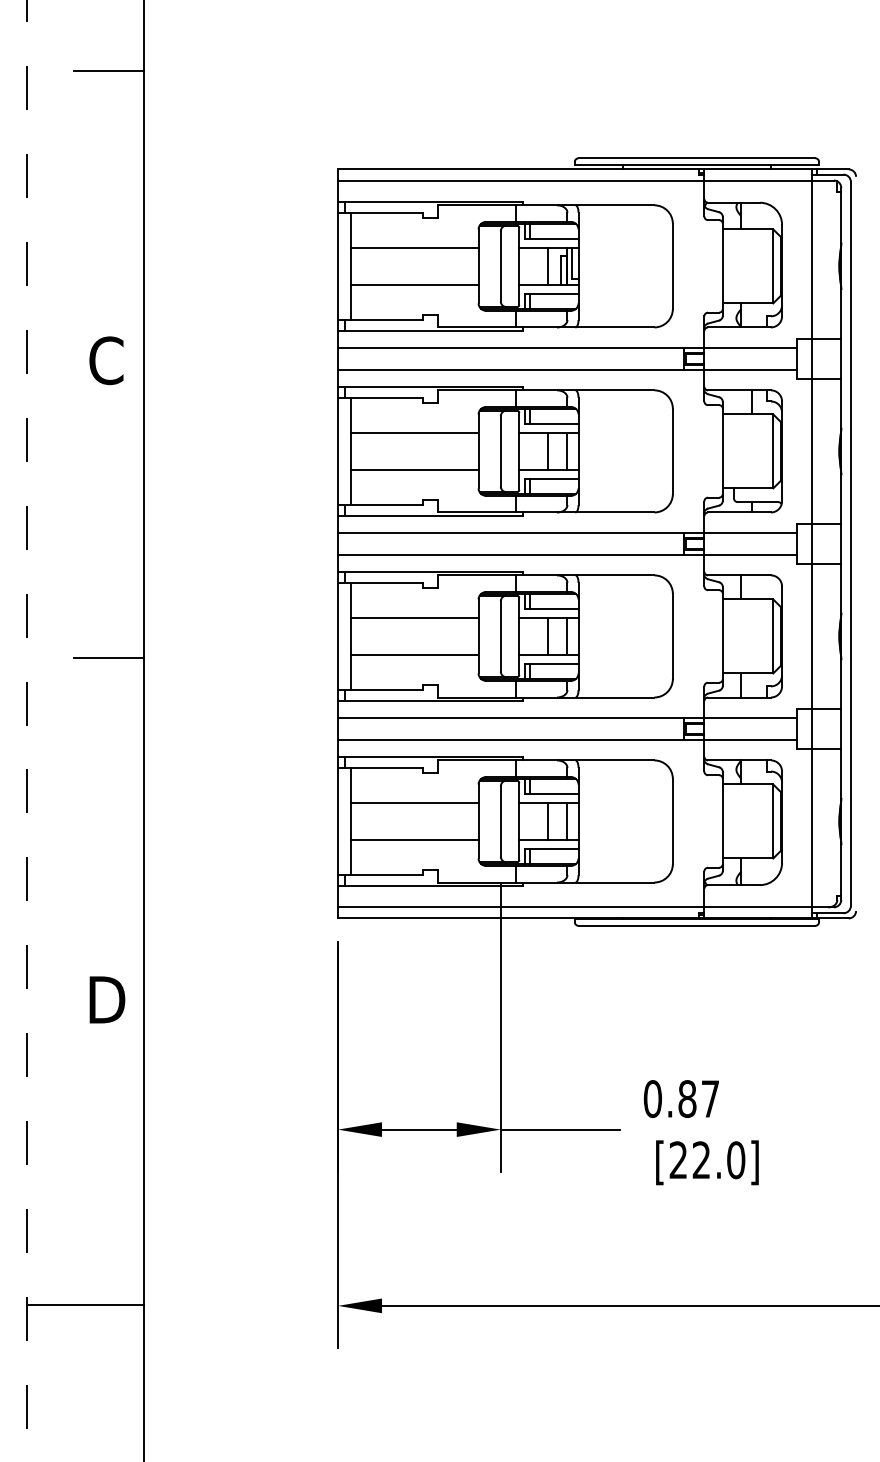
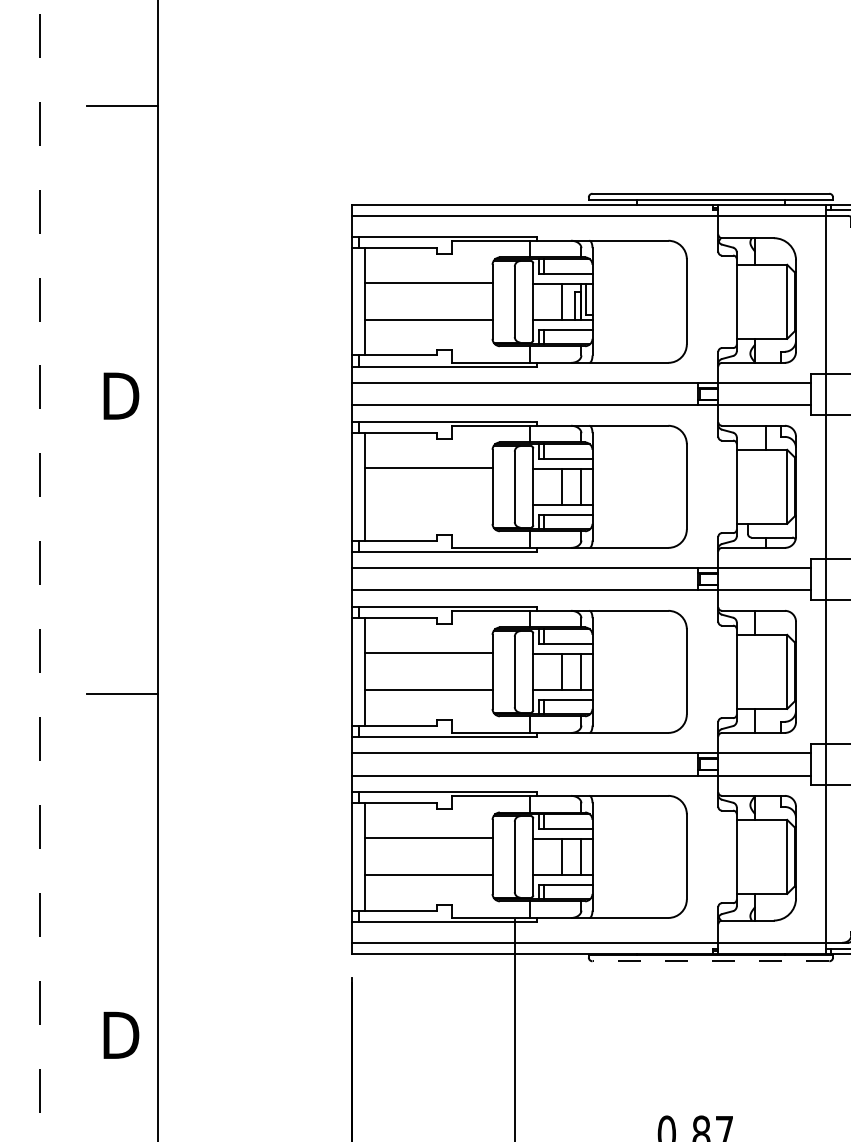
text: (107, 360) -> (121, 395), C -> D
line: (414, 469) -> (428, 504), removed
line: (696, 925) -> (710, 960), solid -> dashed

